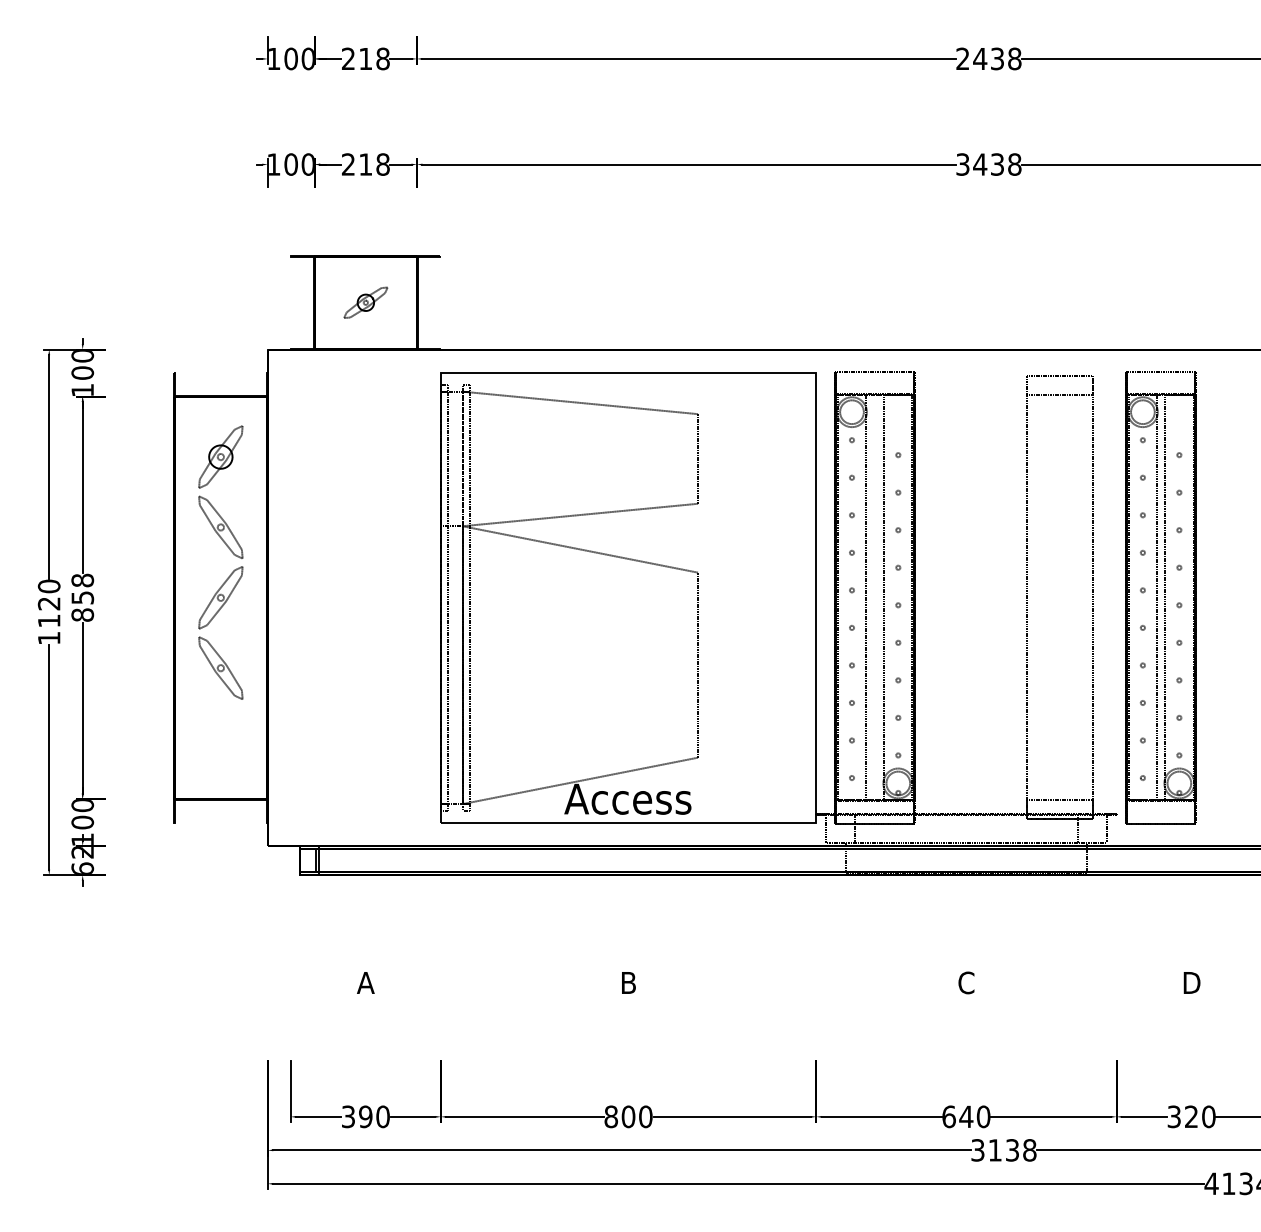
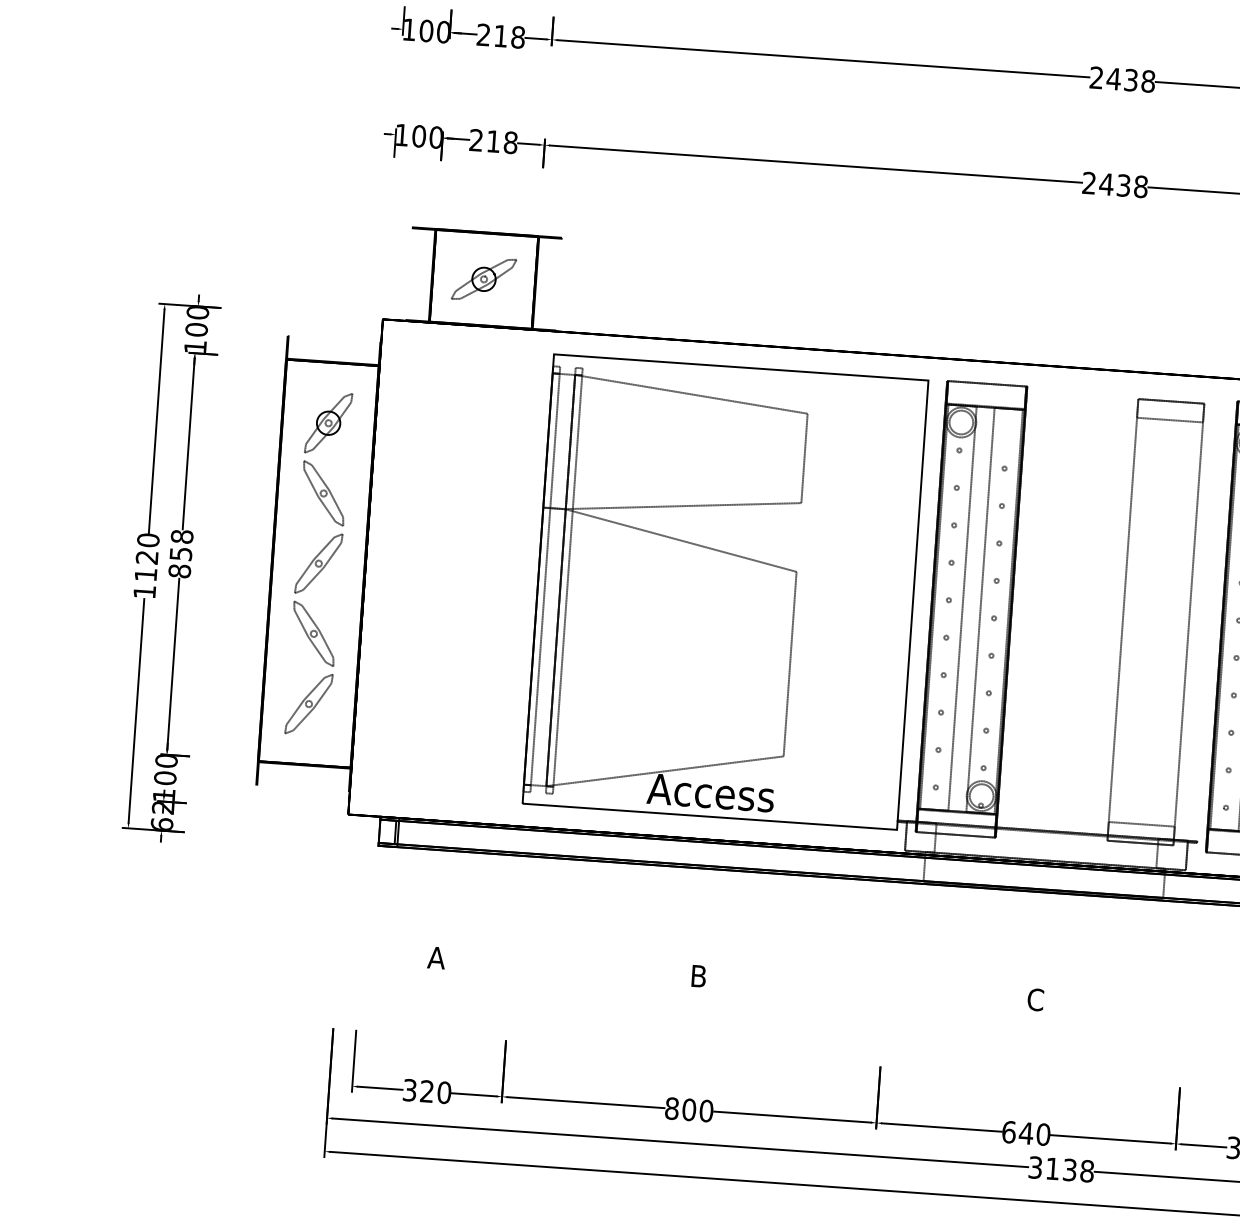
text: (962, 164) -> (1088, 183), 3438 -> 2438
part: (365, 302) -> (483, 279), size x1.43
part: (220, 738) -> (308, 703), added
text: (365, 1116) -> (426, 1091), 390 -> 320

